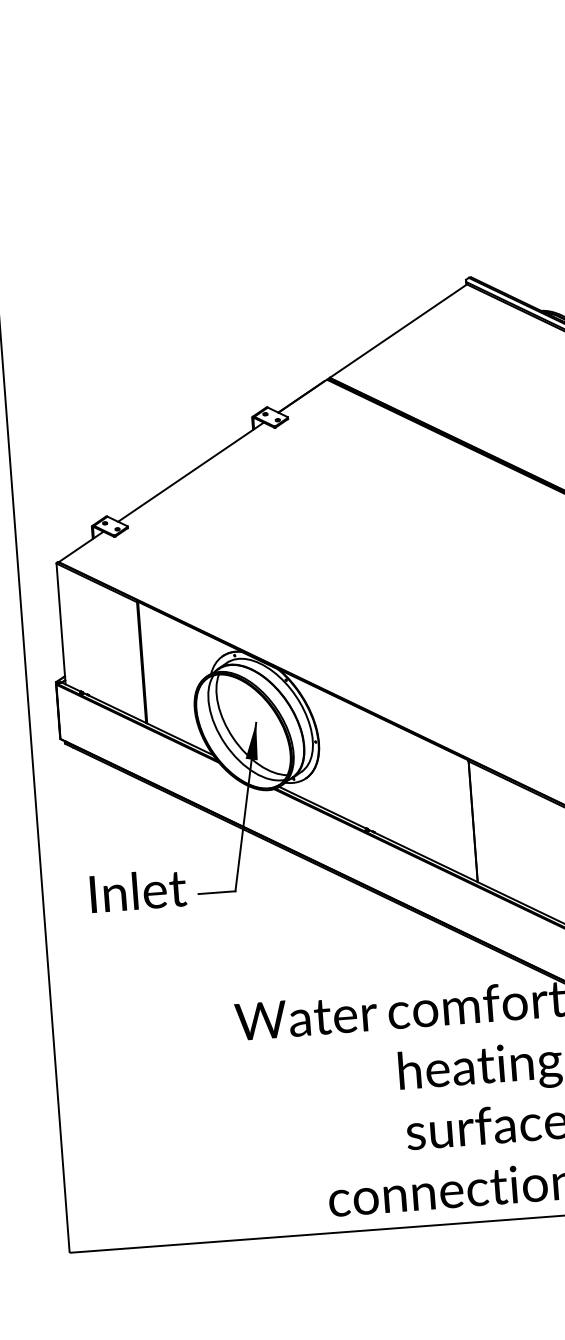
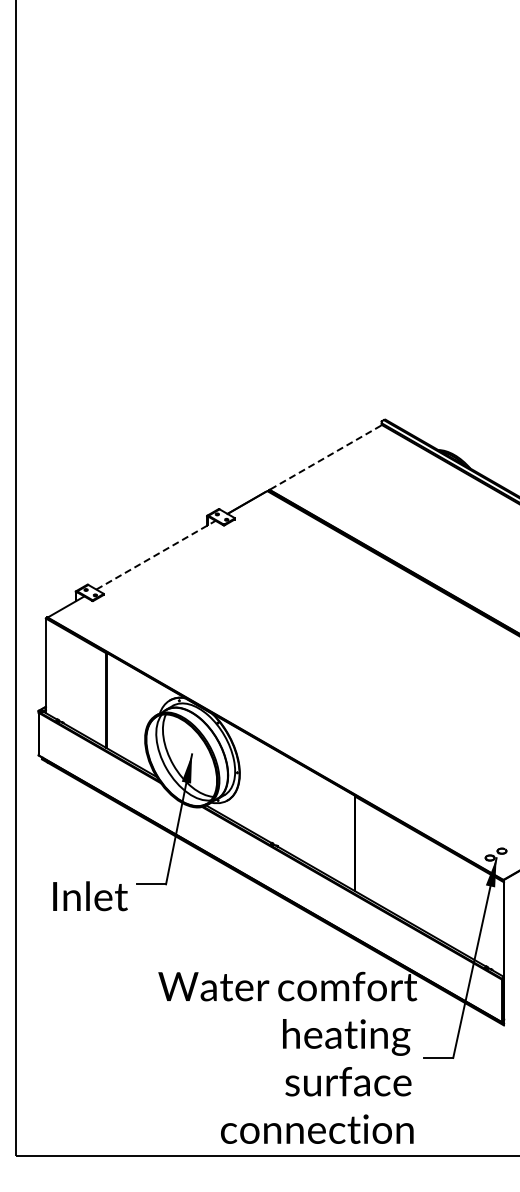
line: (399, 331) -> (326, 457), solid -> dashed
line: (191, 472) -> (156, 555), solid -> dashed
text: (138, 891) -> (90, 896), moved

